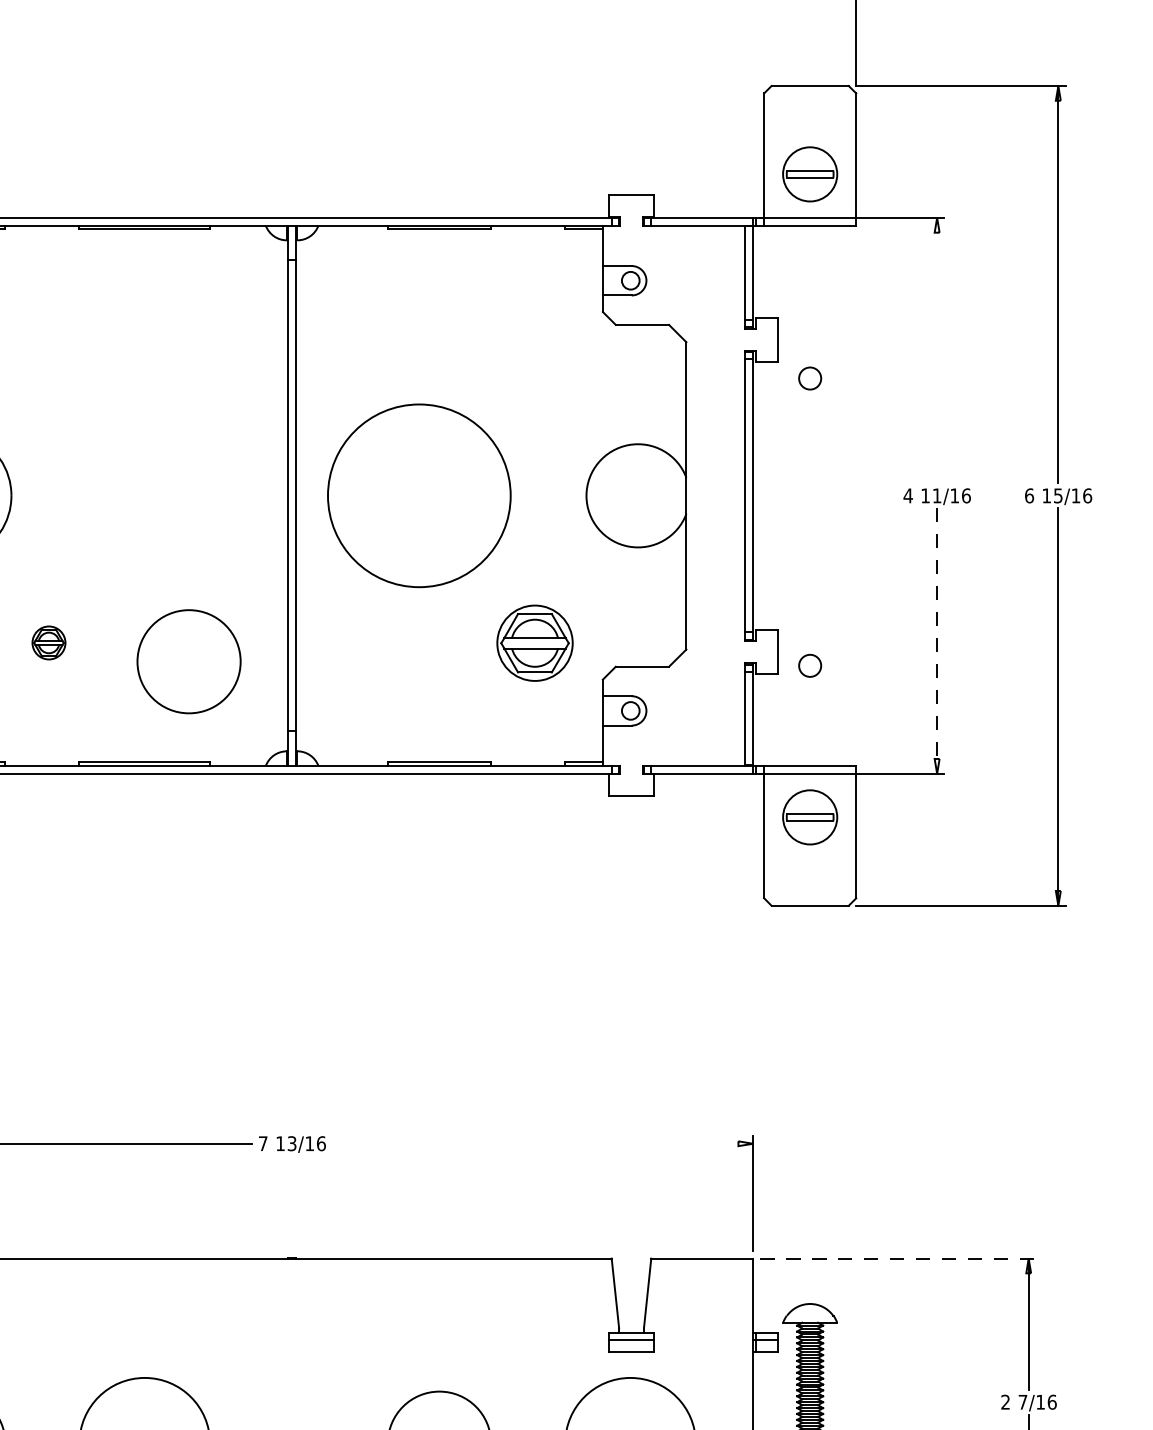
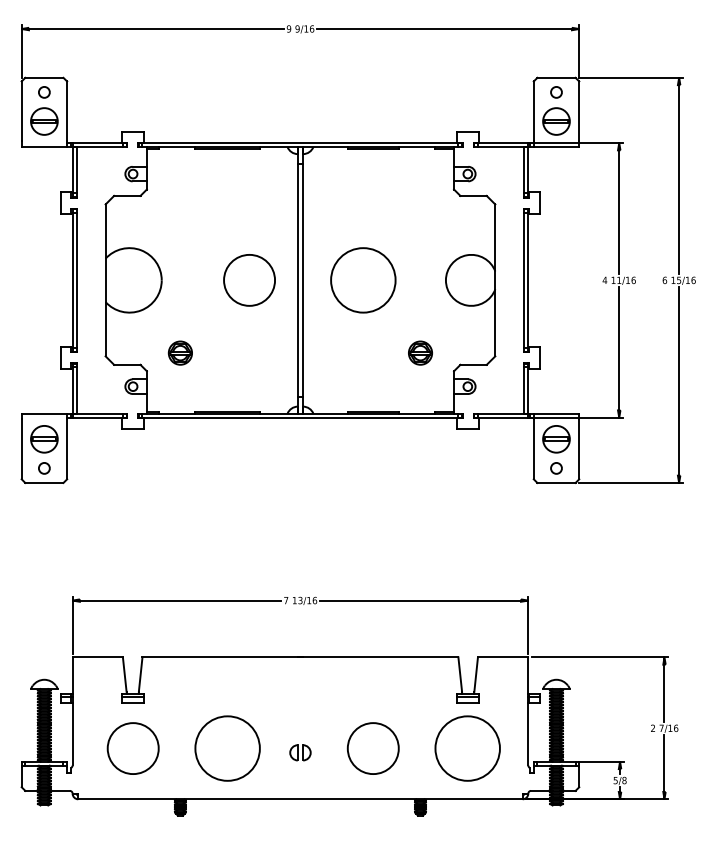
line: (937, 350) -> (619, 208), added
circle: (810, 378) -> (556, 92), moved
circle: (419, 496) -> (363, 280), size x0.71
part: (47, 641) -> (179, 352), size x1.43
part: (535, 641) -> (420, 352), size x0.62
line: (937, 641) -> (619, 352), dashed -> solid
circle: (188, 661) -> (249, 280), moved
circle: (810, 666) -> (556, 468), moved
line: (543, 1143) -> (424, 600), added
line: (899, 1258) -> (600, 657), dashed -> solid

